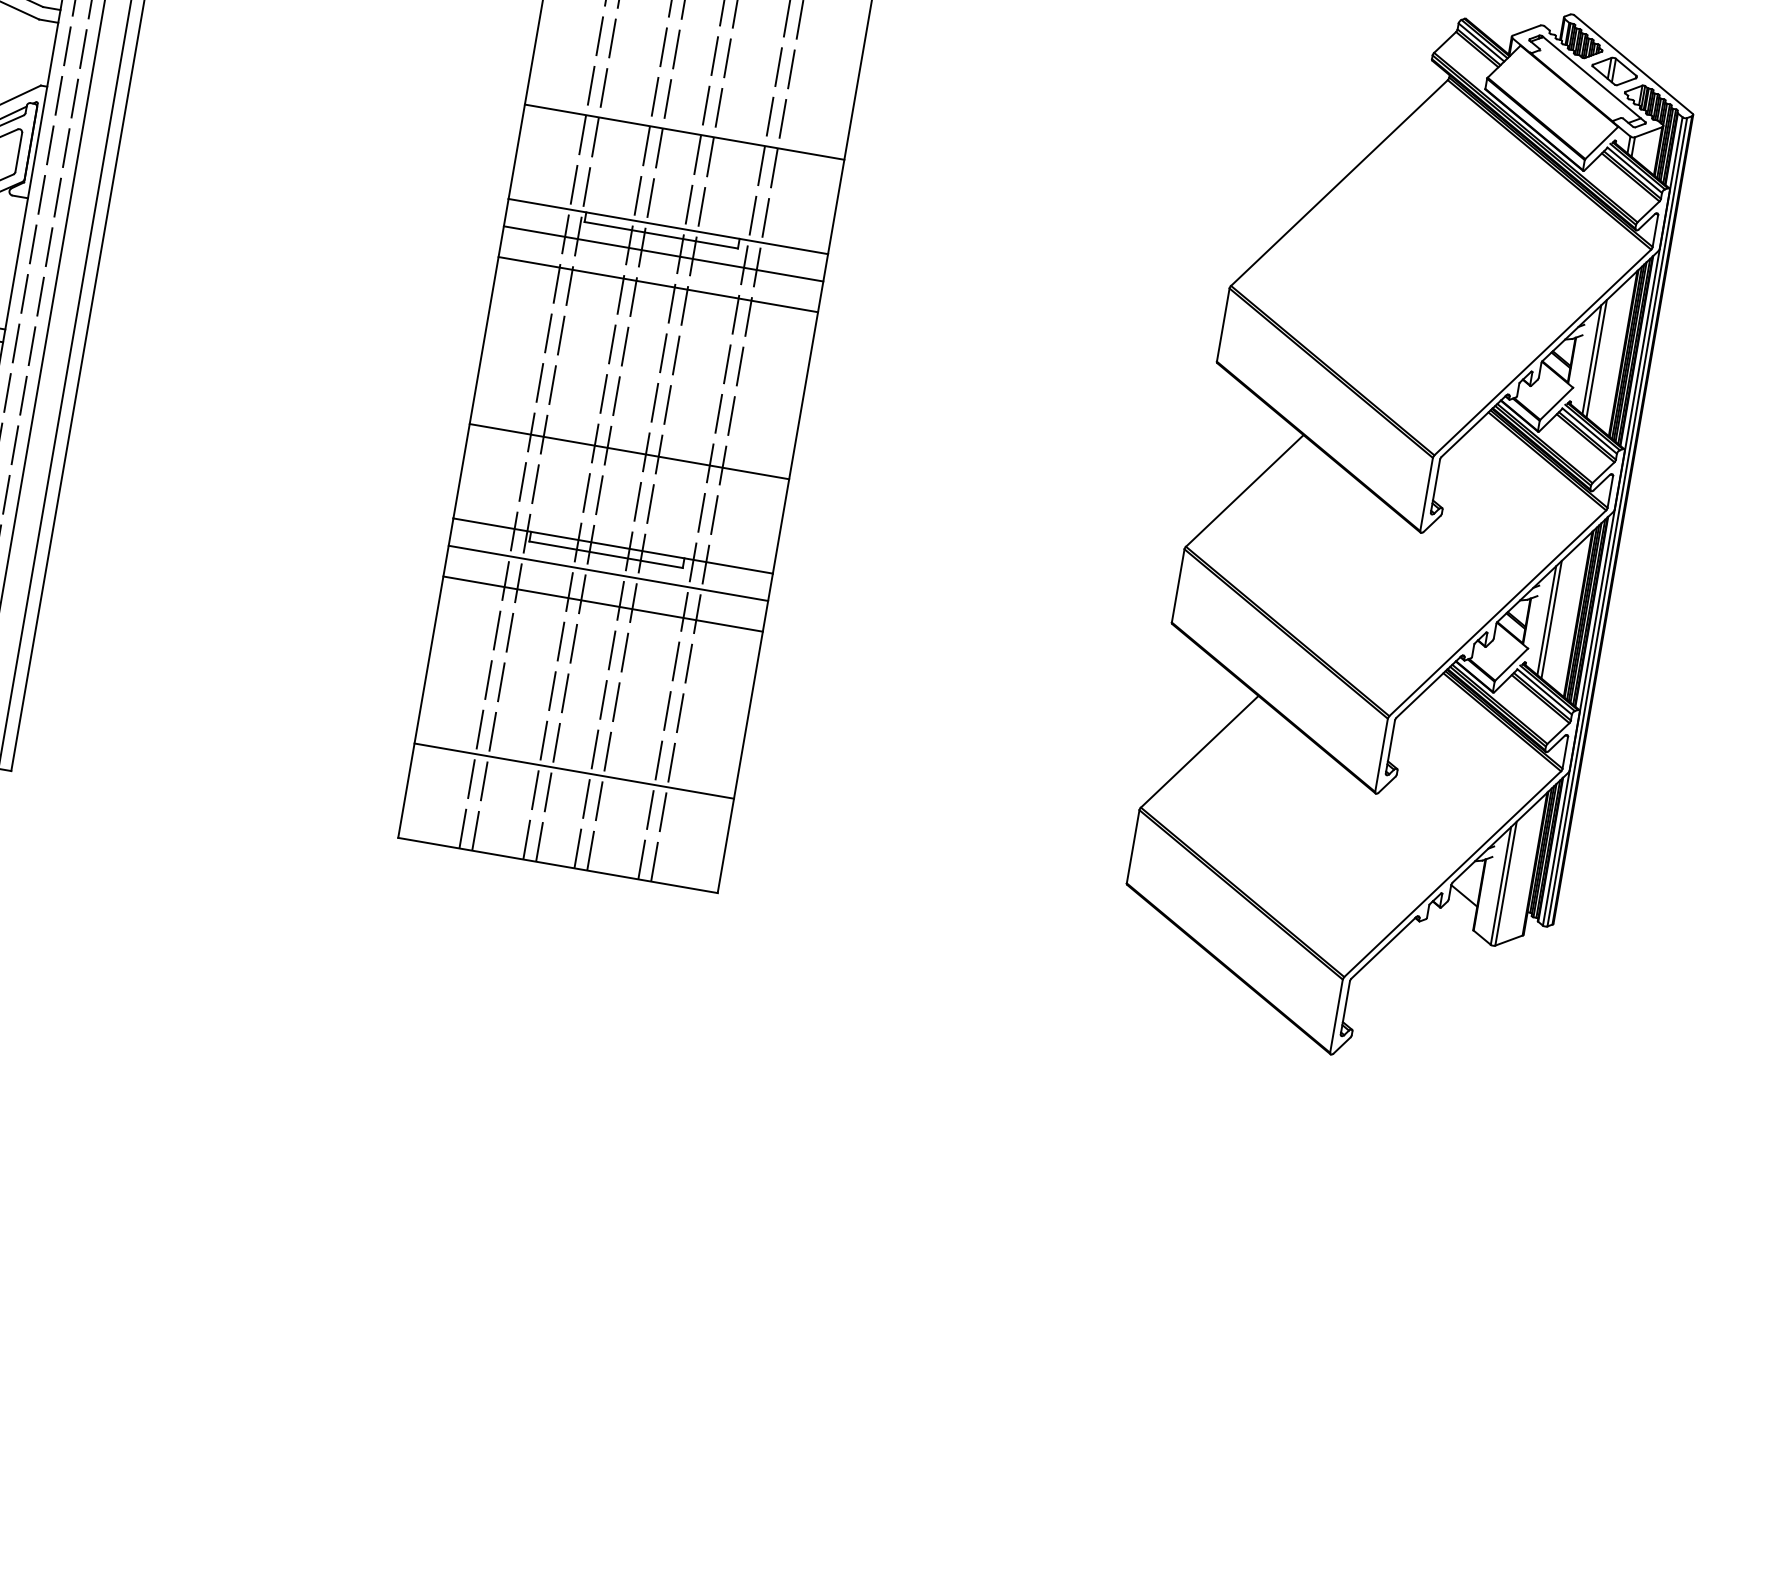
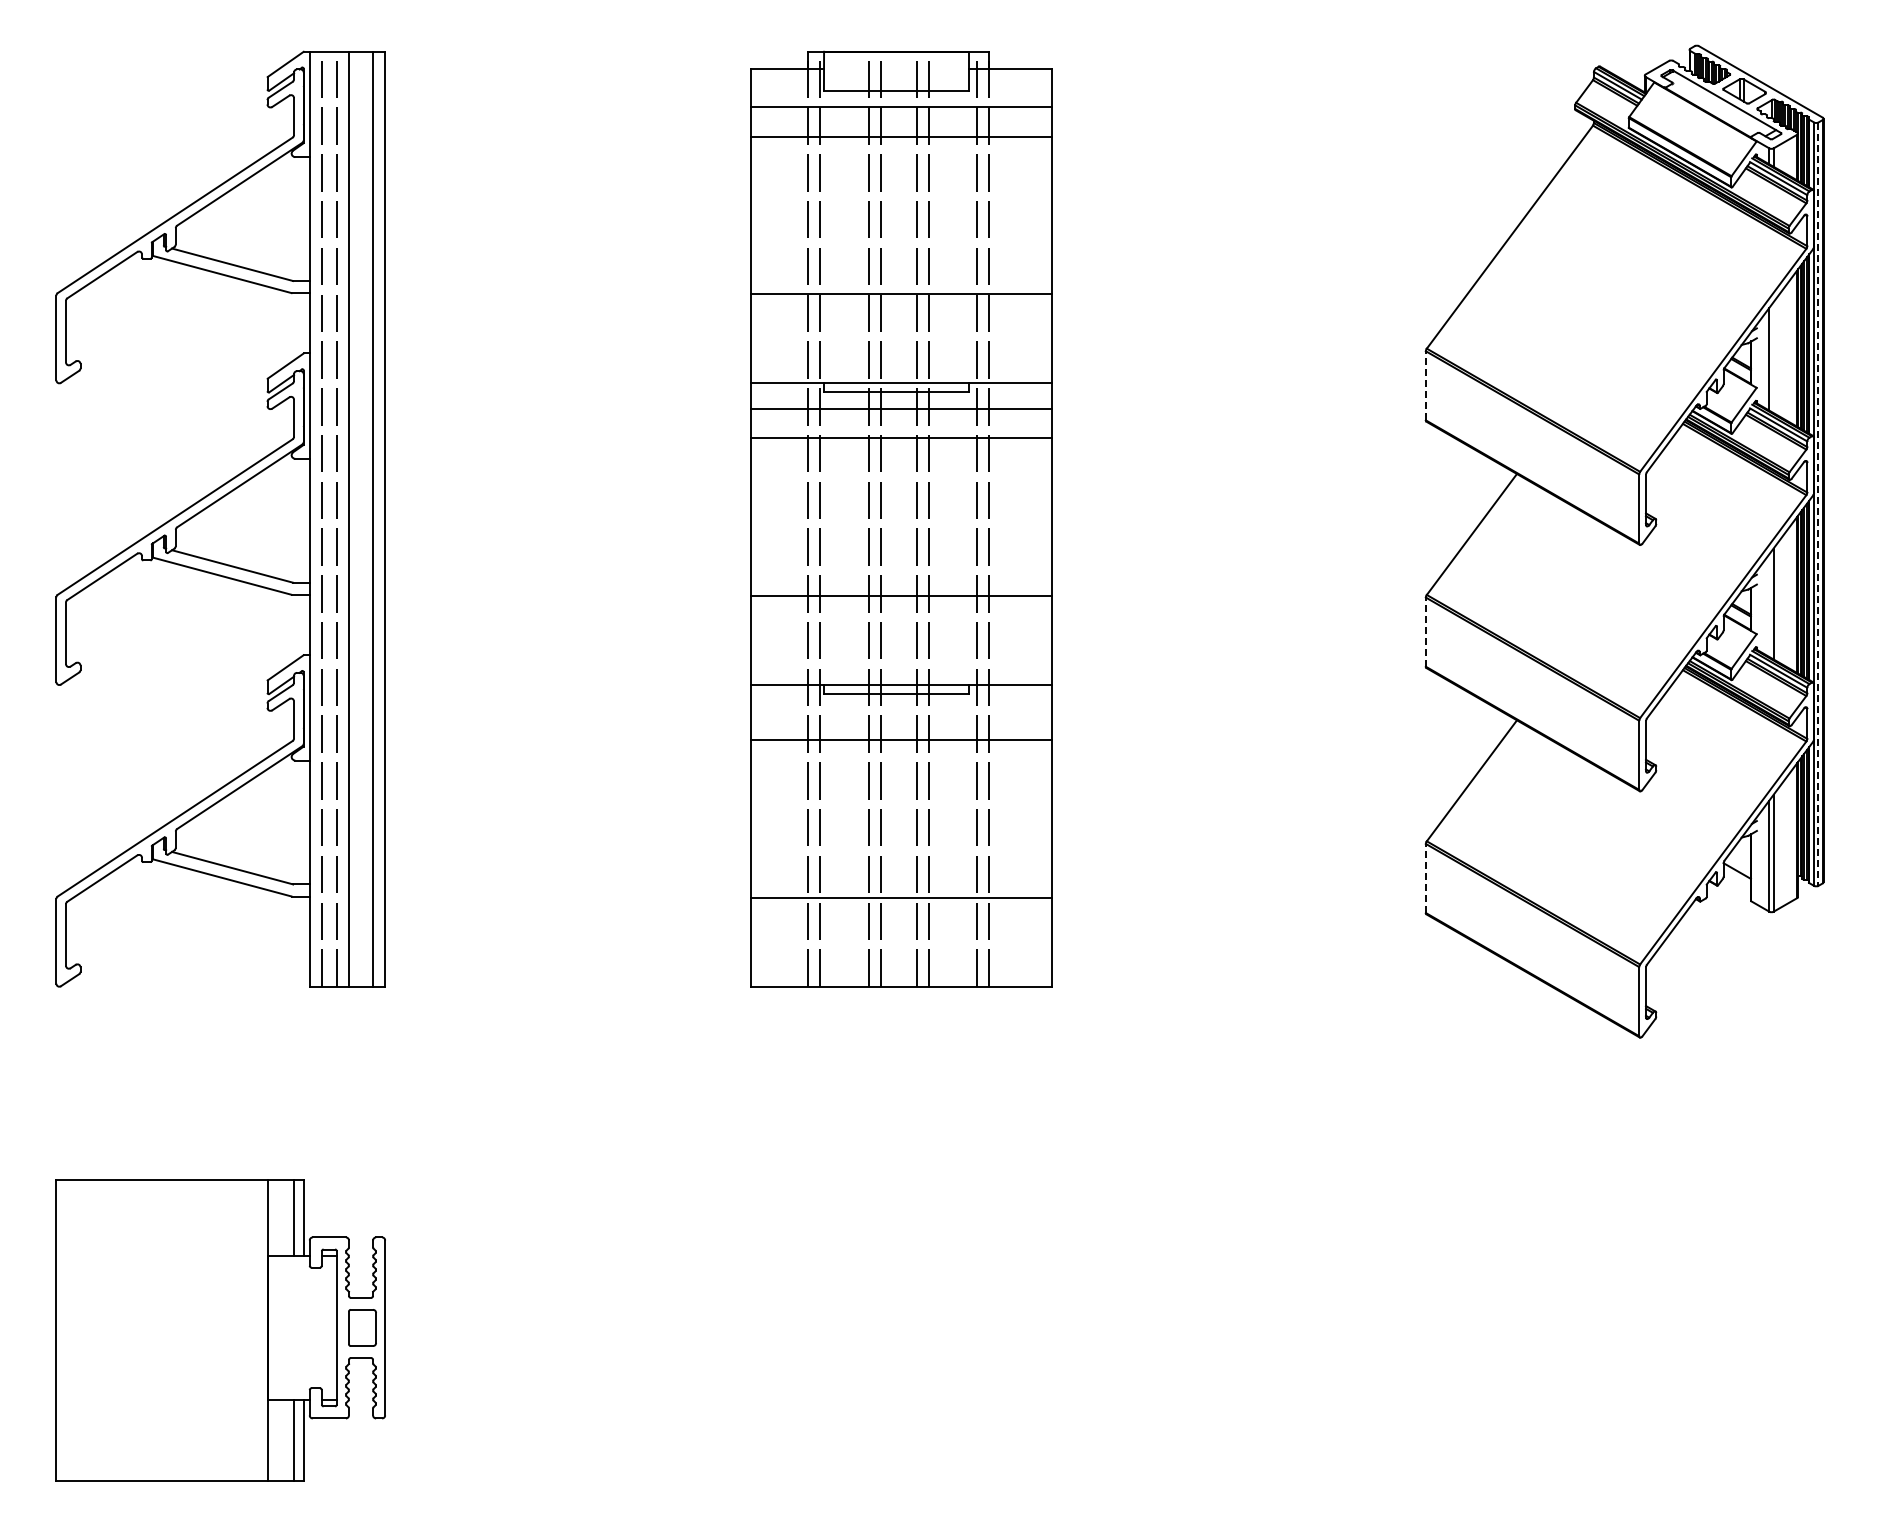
line: (1222, 324) -> (1425, 385), solid -> dashed
line: (1596, 358) -> (1773, 357), removed
line: (1617, 522) -> (1818, 504), solid -> dashed
line: (608, 572) -> (901, 710), removed
line: (1177, 586) -> (1425, 632), solid -> dashed
line: (1546, 620) -> (1769, 605), removed
line: (1132, 846) -> (1425, 878), solid -> dashed

